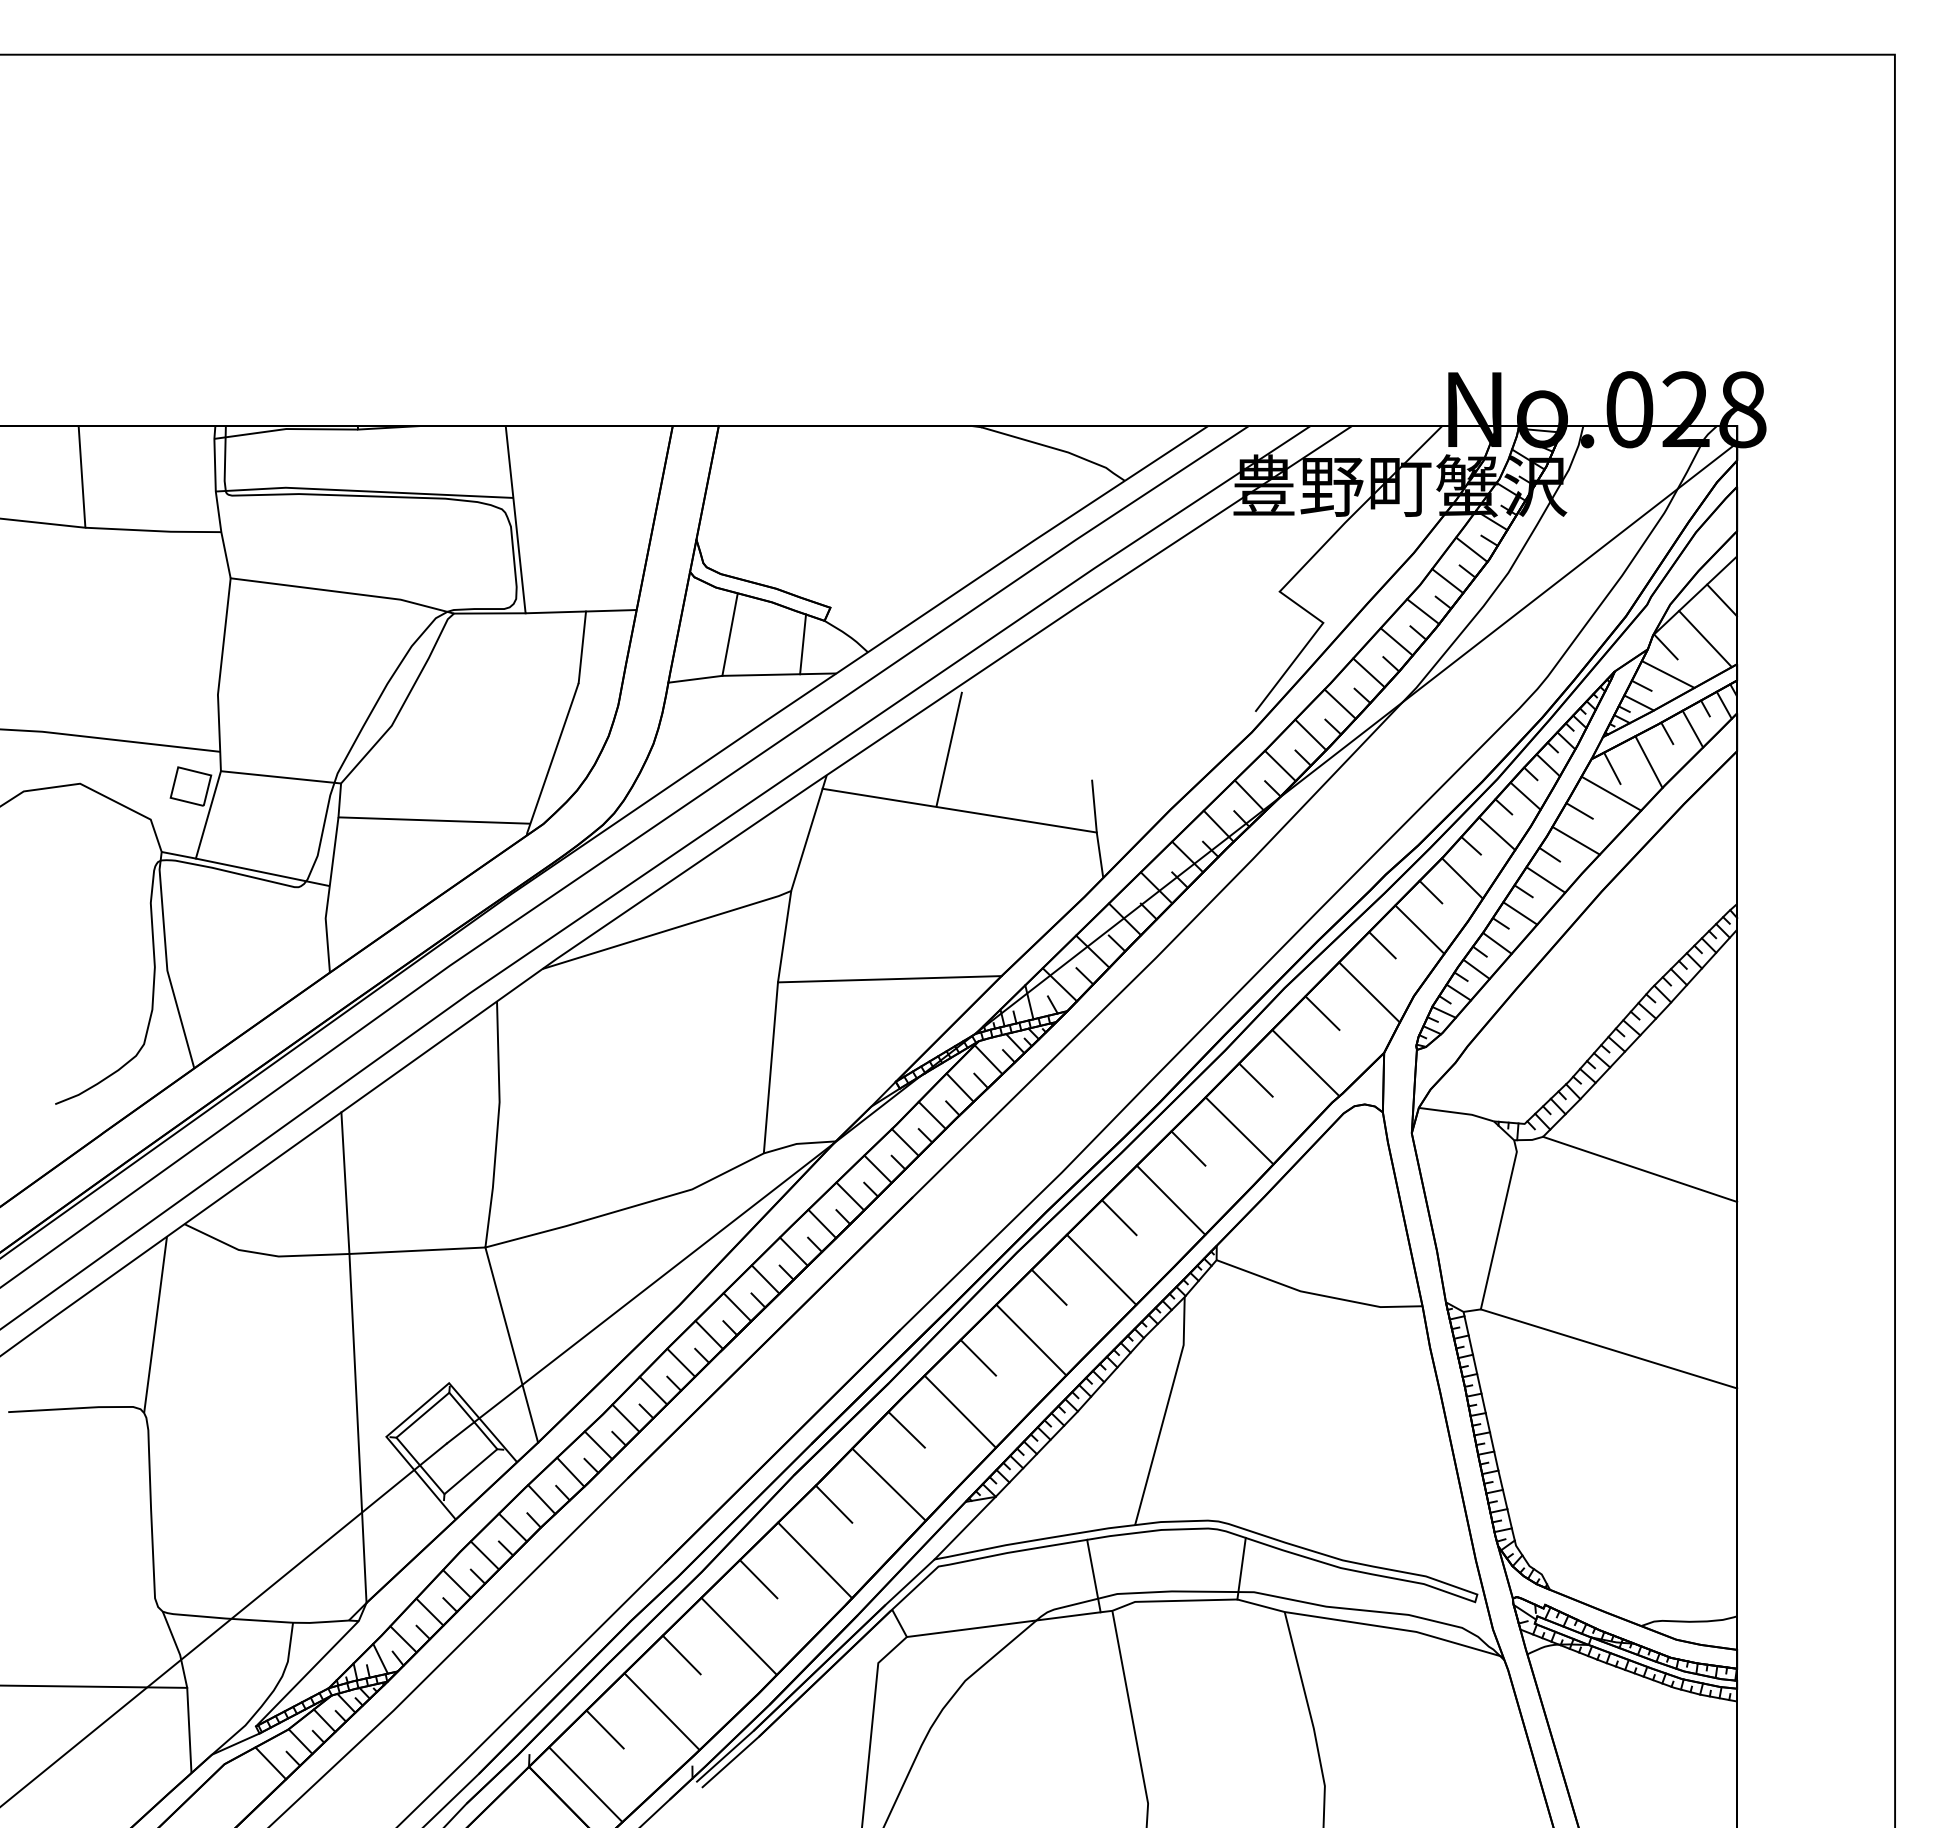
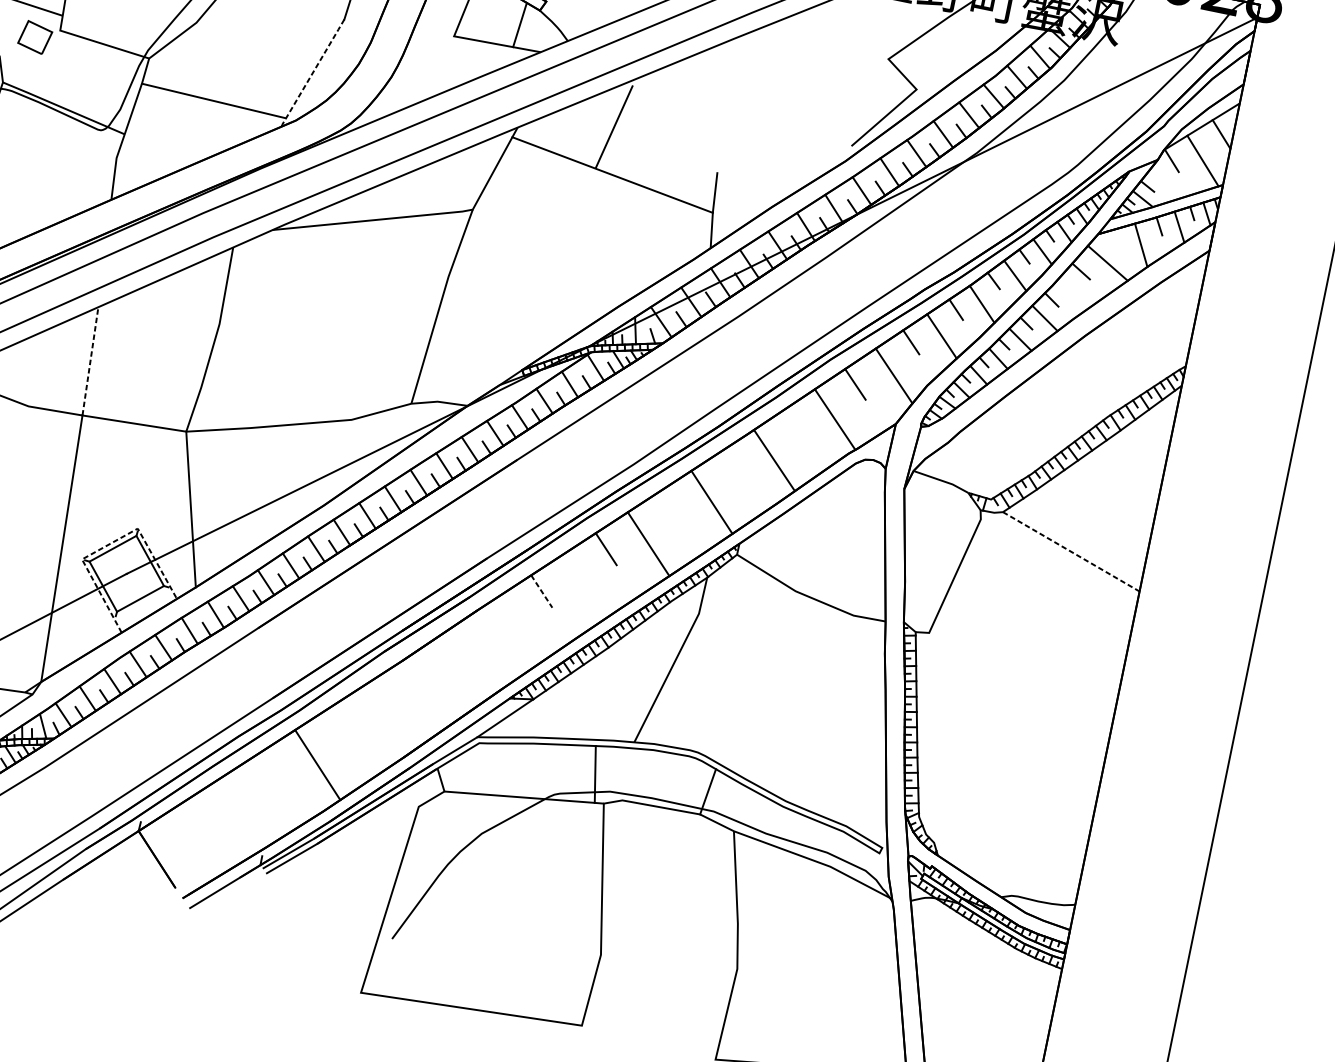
line: (1667, 674) -> (1168, 181), removed
line: (695, 678) -> (433, 34), removed
line: (552, 759) -> (312, 73), solid -> dashed
line: (1612, 767) -> (1112, 243), removed
line: (207, 814) -> (43, 61), removed
line: (1575, 840) -> (1073, 293), removed
line: (889, 979) -> (533, 291), removed
line: (1255, 1079) -> (794, 424), removed
line: (1188, 1148) -> (733, 465), removed
line: (1640, 1169) -> (1071, 551), solid -> dashed
line: (345, 1183) -> (90, 361), solid -> dashed
line: (1119, 1217) -> (670, 507), removed
line: (1031, 1339) -> (584, 585), removed
line: (1608, 1348) -> (1019, 682), removed
line: (978, 1358) -> (541, 592), solid -> dashed
line: (416, 1410) -> (108, 544), solid -> dashed
line: (960, 1411) -> (519, 629), removed
line: (906, 1429) -> (476, 634), removed
line: (888, 1484) -> (454, 673), removed
line: (833, 1503) -> (409, 679), removed
line: (815, 1560) -> (387, 719), removed
line: (758, 1579) -> (341, 725), removed
line: (681, 1654) -> (271, 769), removed
line: (661, 1711) -> (247, 809), removed
line: (604, 1729) -> (201, 814), removed
line: (585, 1784) -> (178, 853), removed

